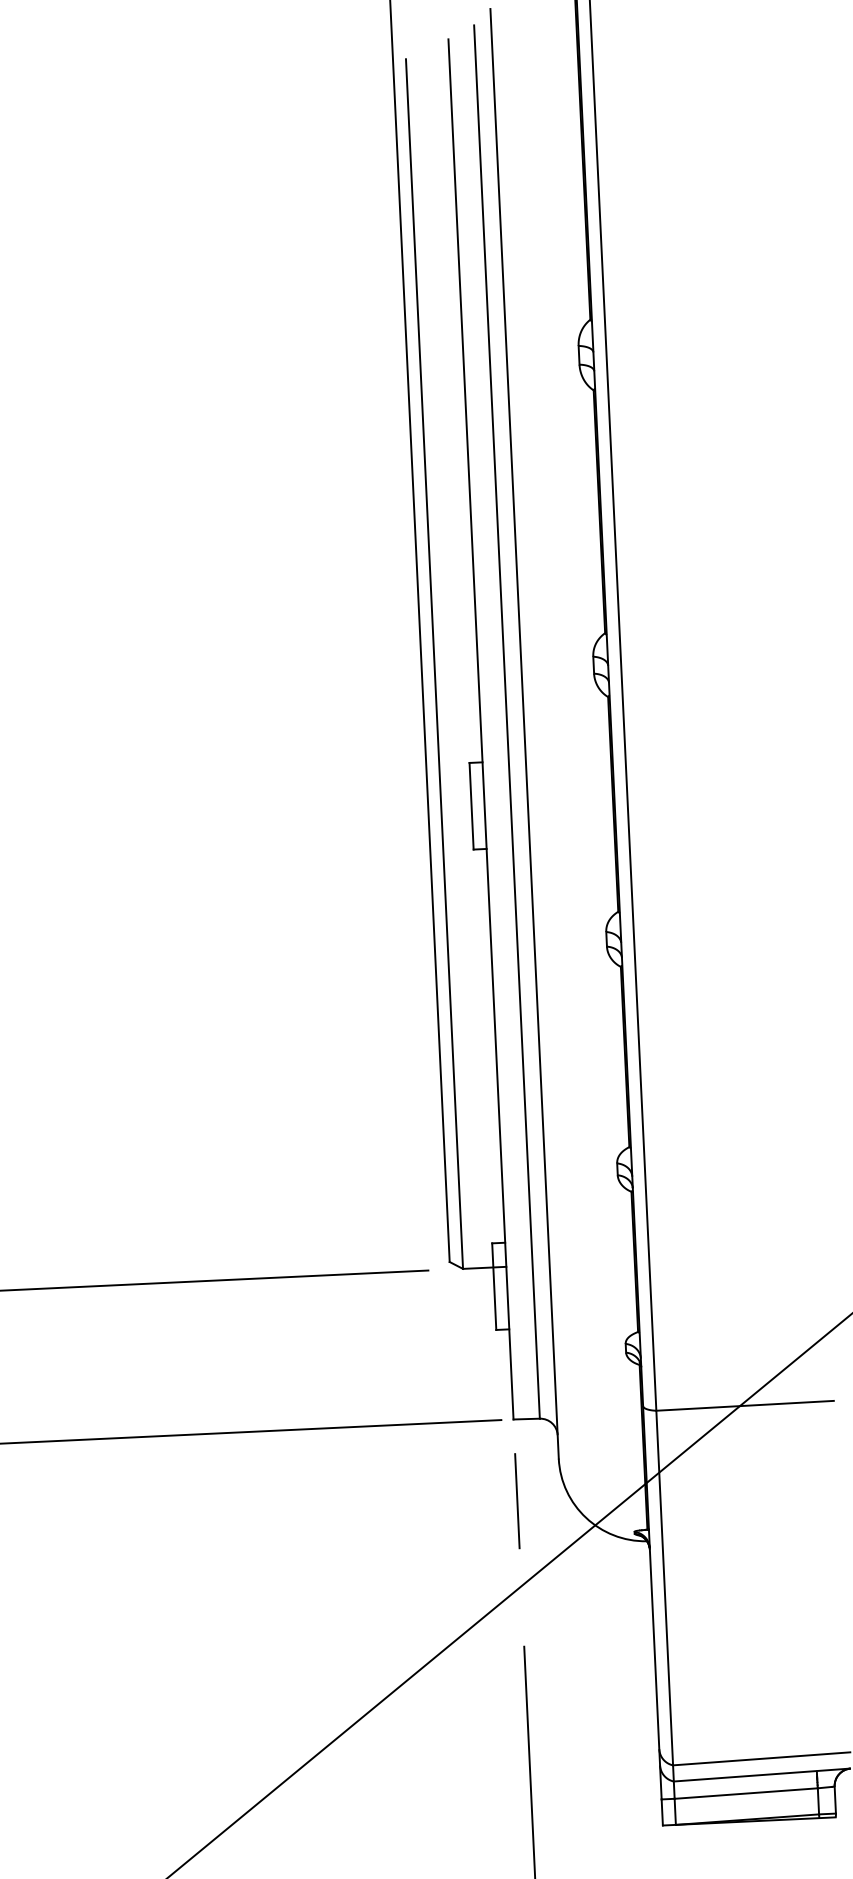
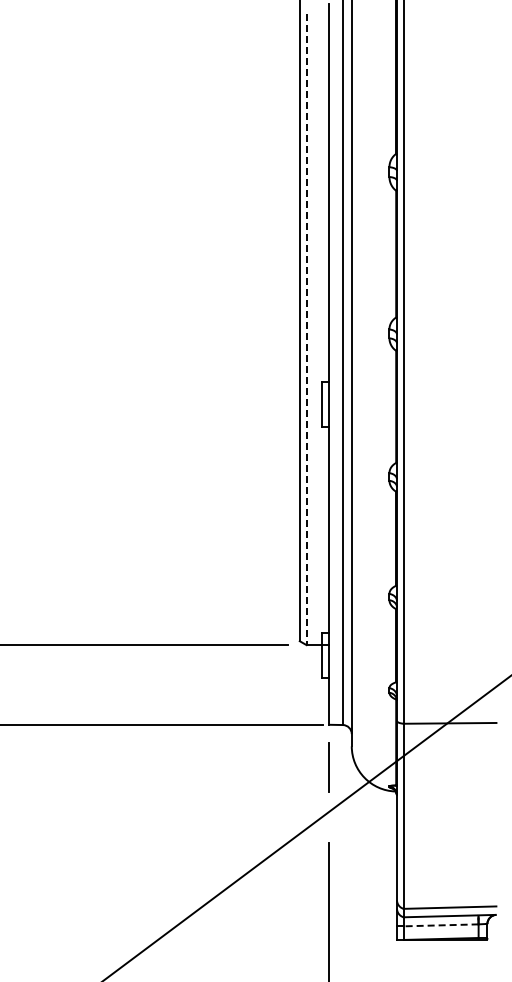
line: (434, 664) -> (306, 329), solid -> dashed
line: (744, 1793) -> (440, 925), solid -> dashed

